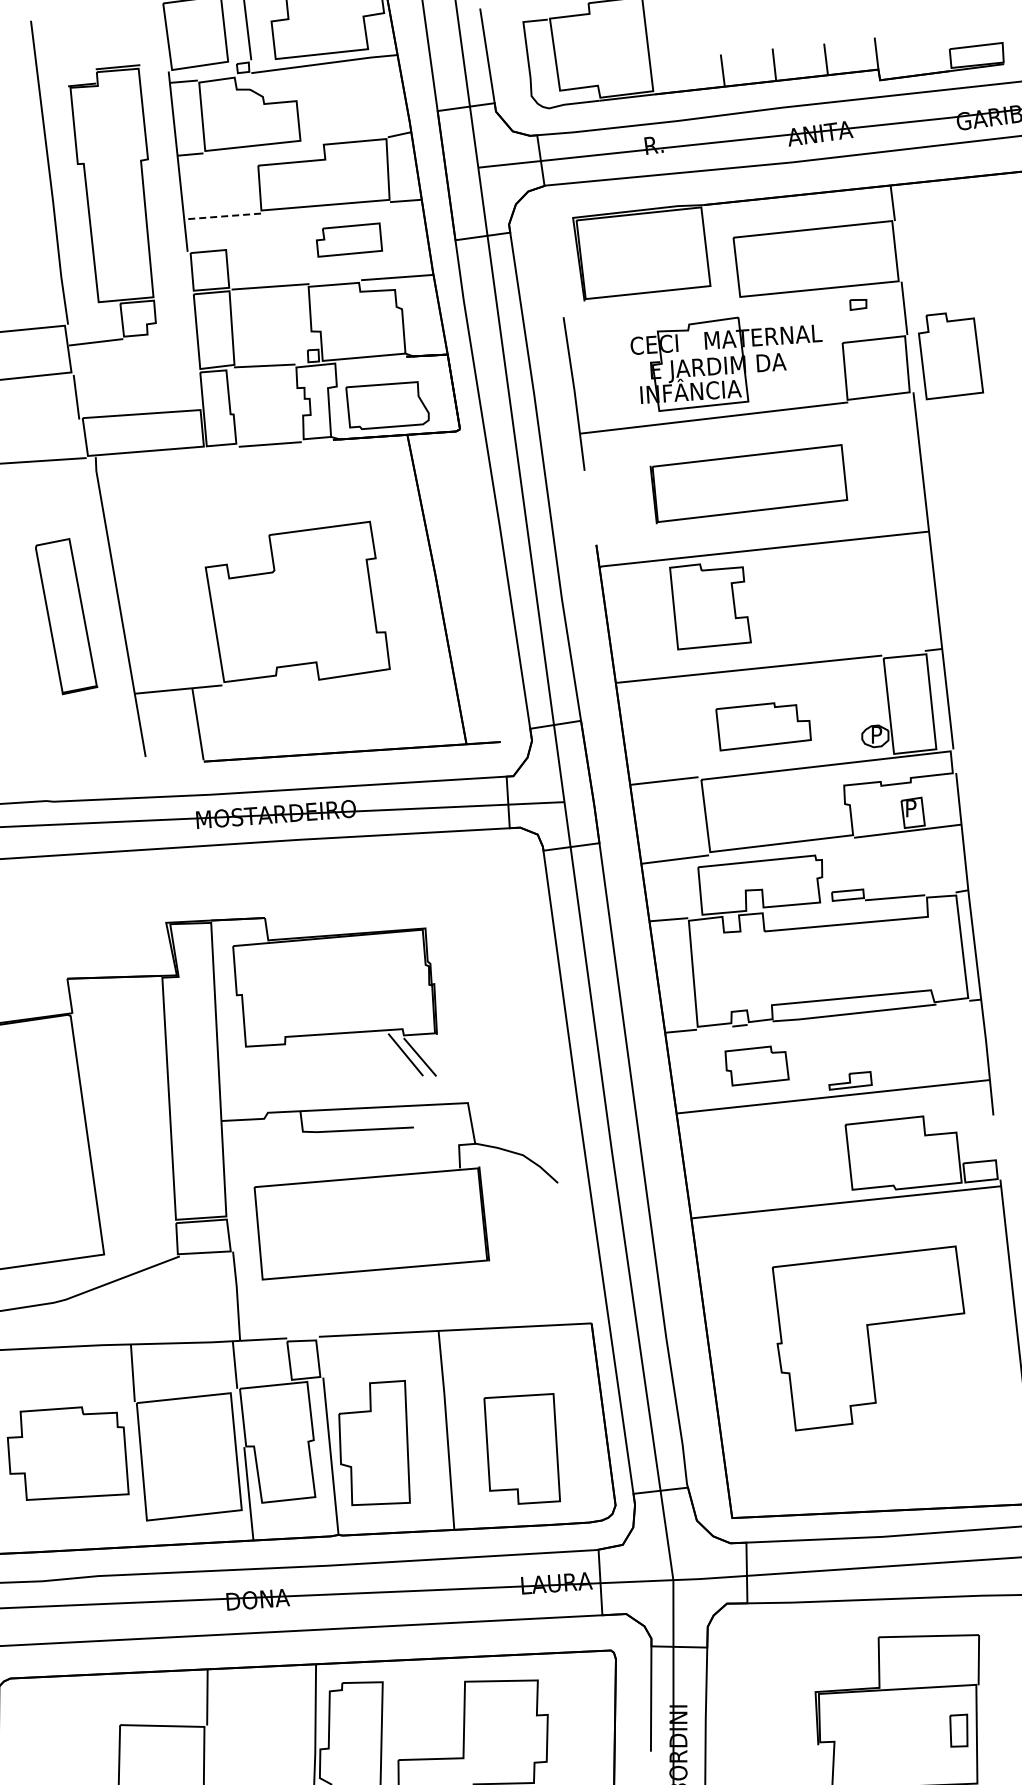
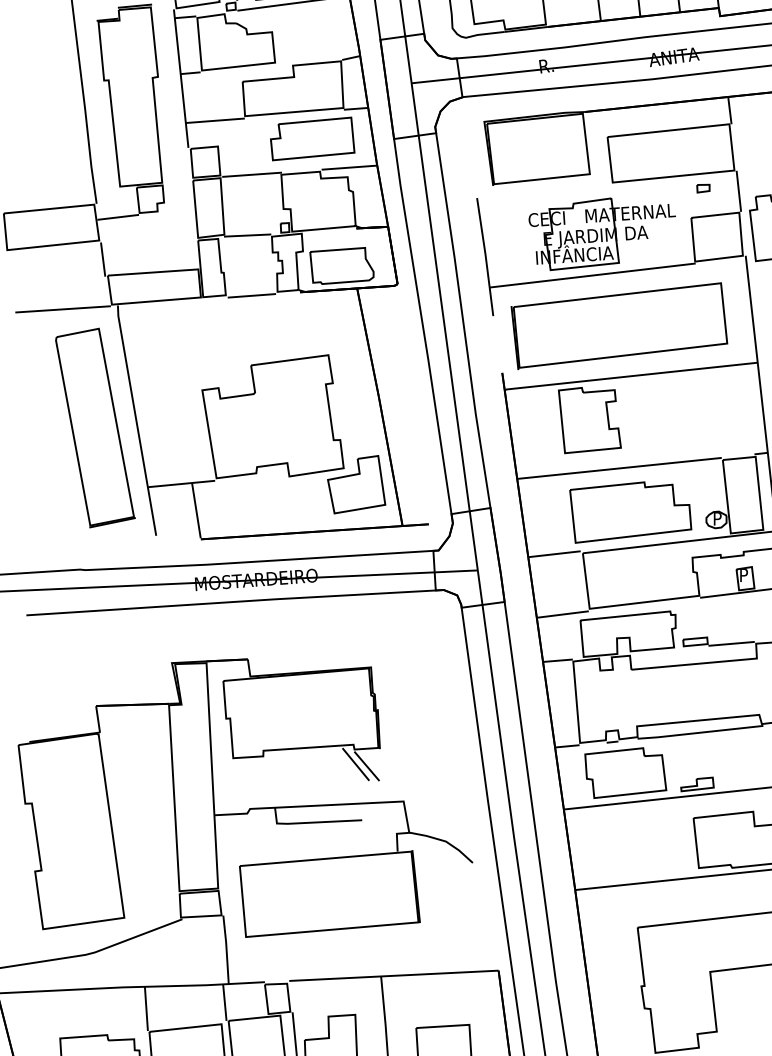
line: (222, 216) -> (215, 120), dashed -> solid
part: (349, 239) -> (312, 138), size x1.67
part: (748, 484) -> (619, 326), size x1.43
part: (66, 616) -> (95, 427), size x1.67
part: (406, 690) -> (356, 484), added
part: (763, 726) -> (630, 512), size x1.67
part: (756, 1065) -> (625, 772), size x1.67

